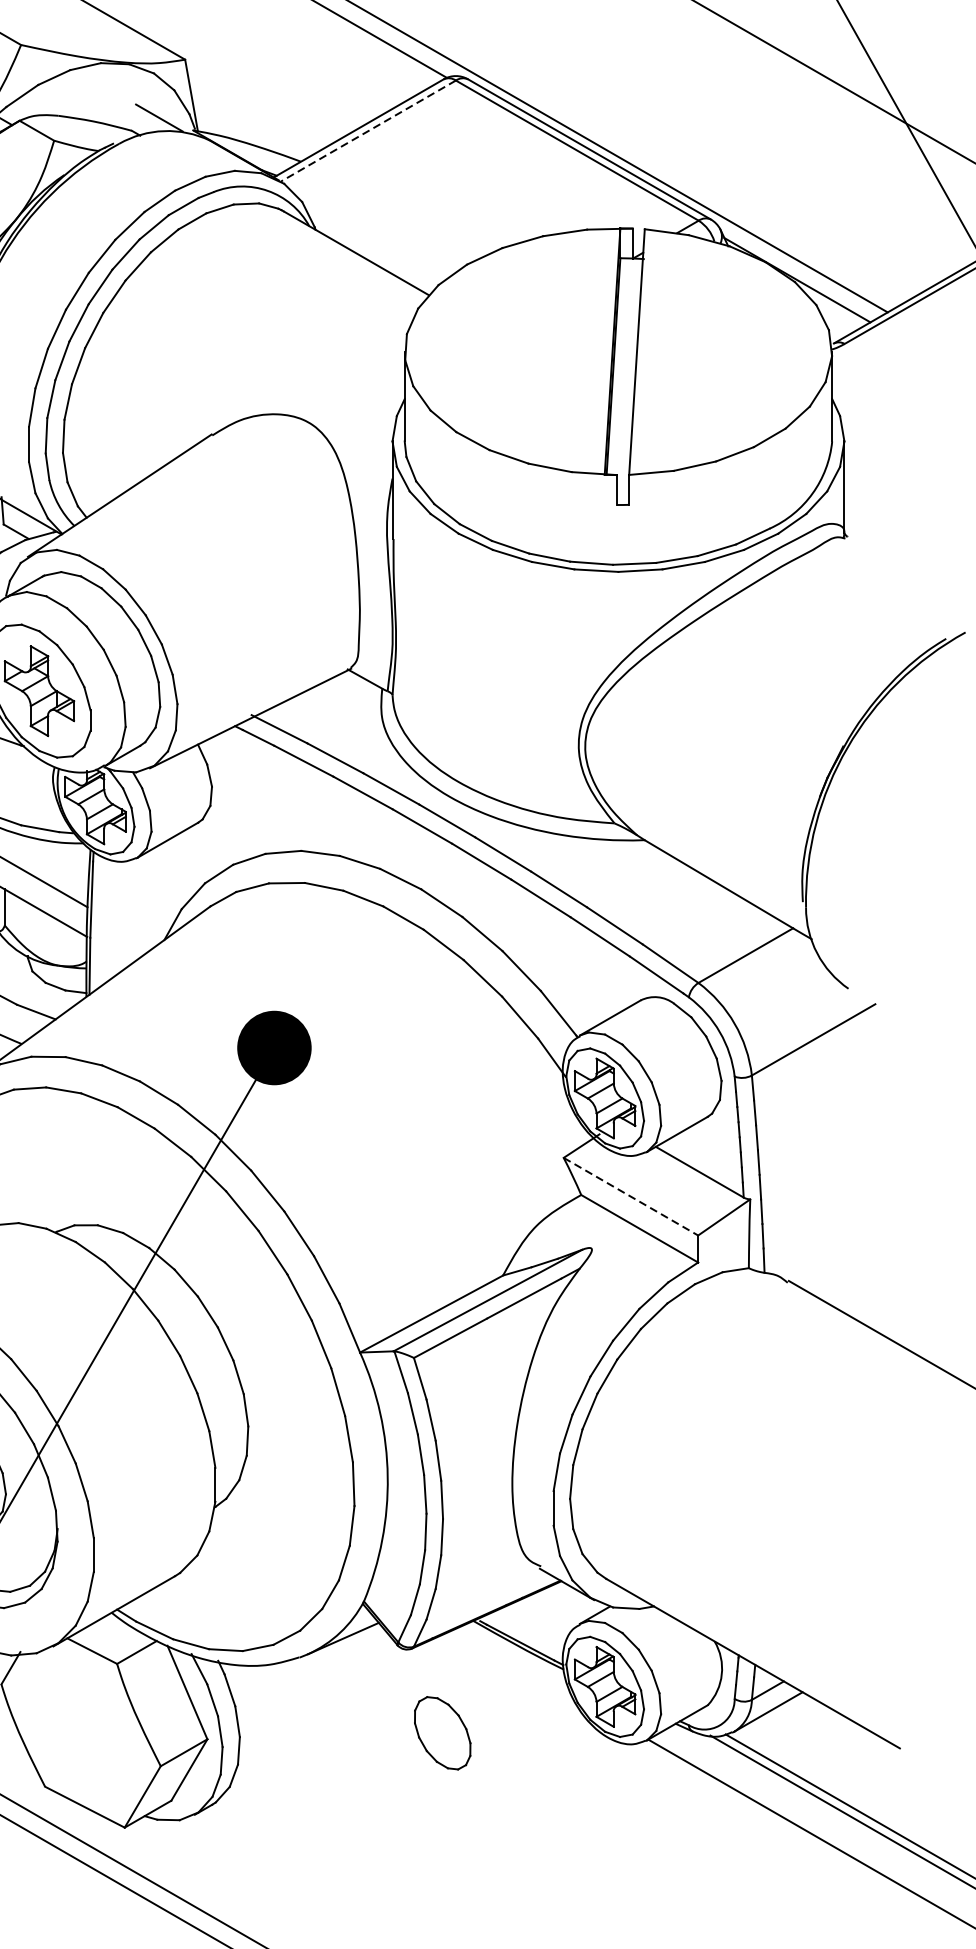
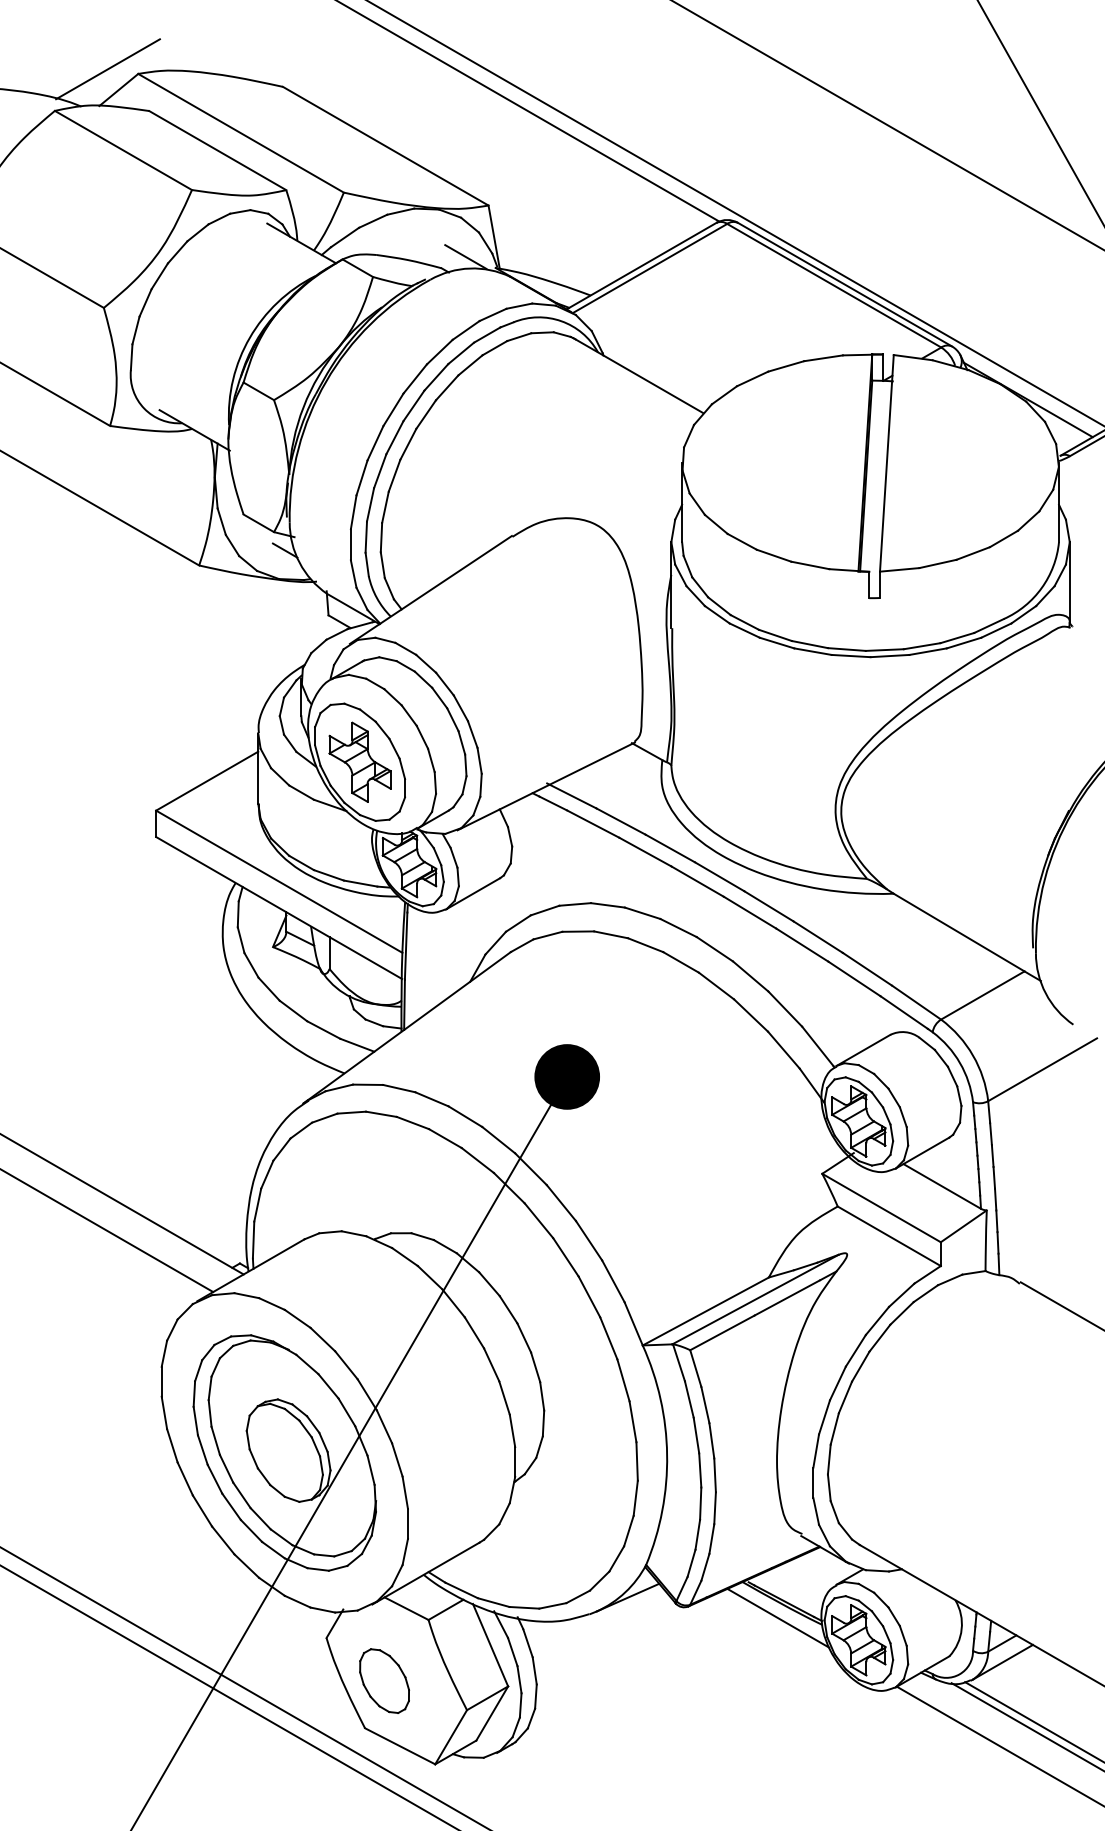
line: (367, 131) -> (649, 268), dashed -> solid
line: (632, 1197) -> (882, 1208), dashed -> solid
line: (514, 1661) -> (778, 1617), added
part: (442, 1732) -> (384, 1680), moved

